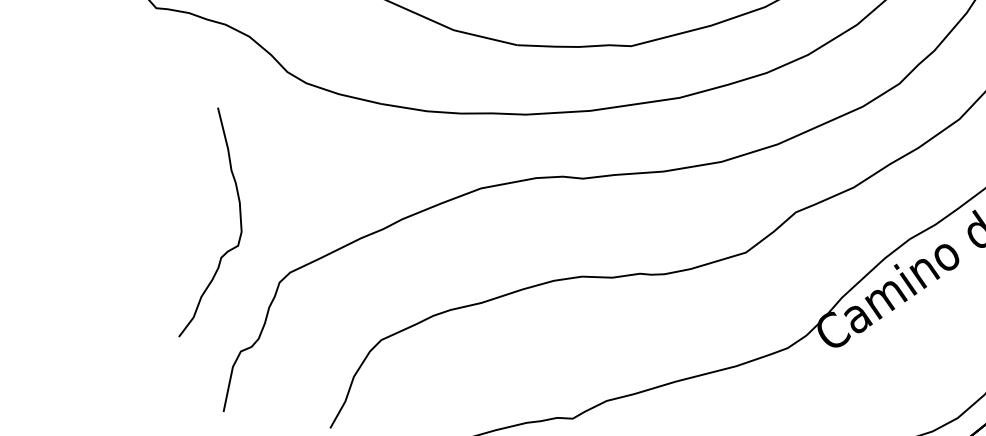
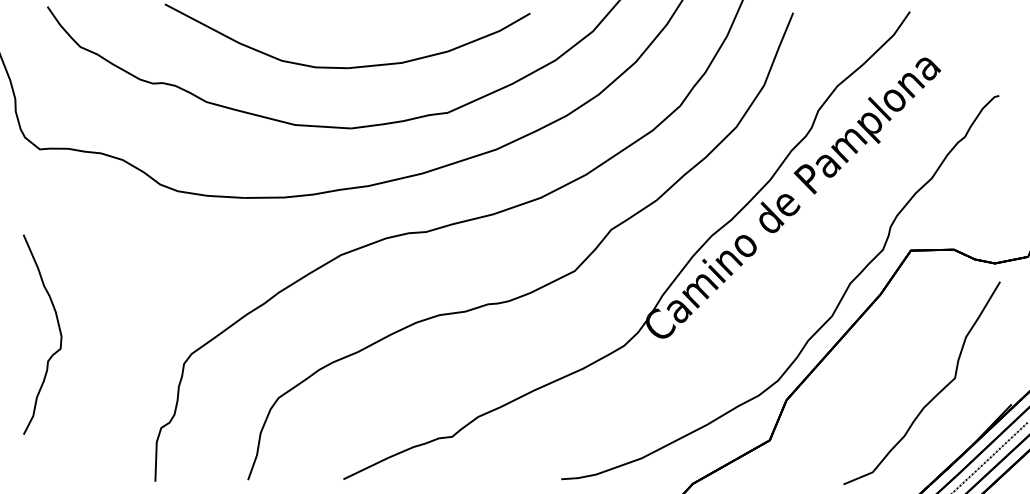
curve: (239, 222) -> (58, 328), moved

